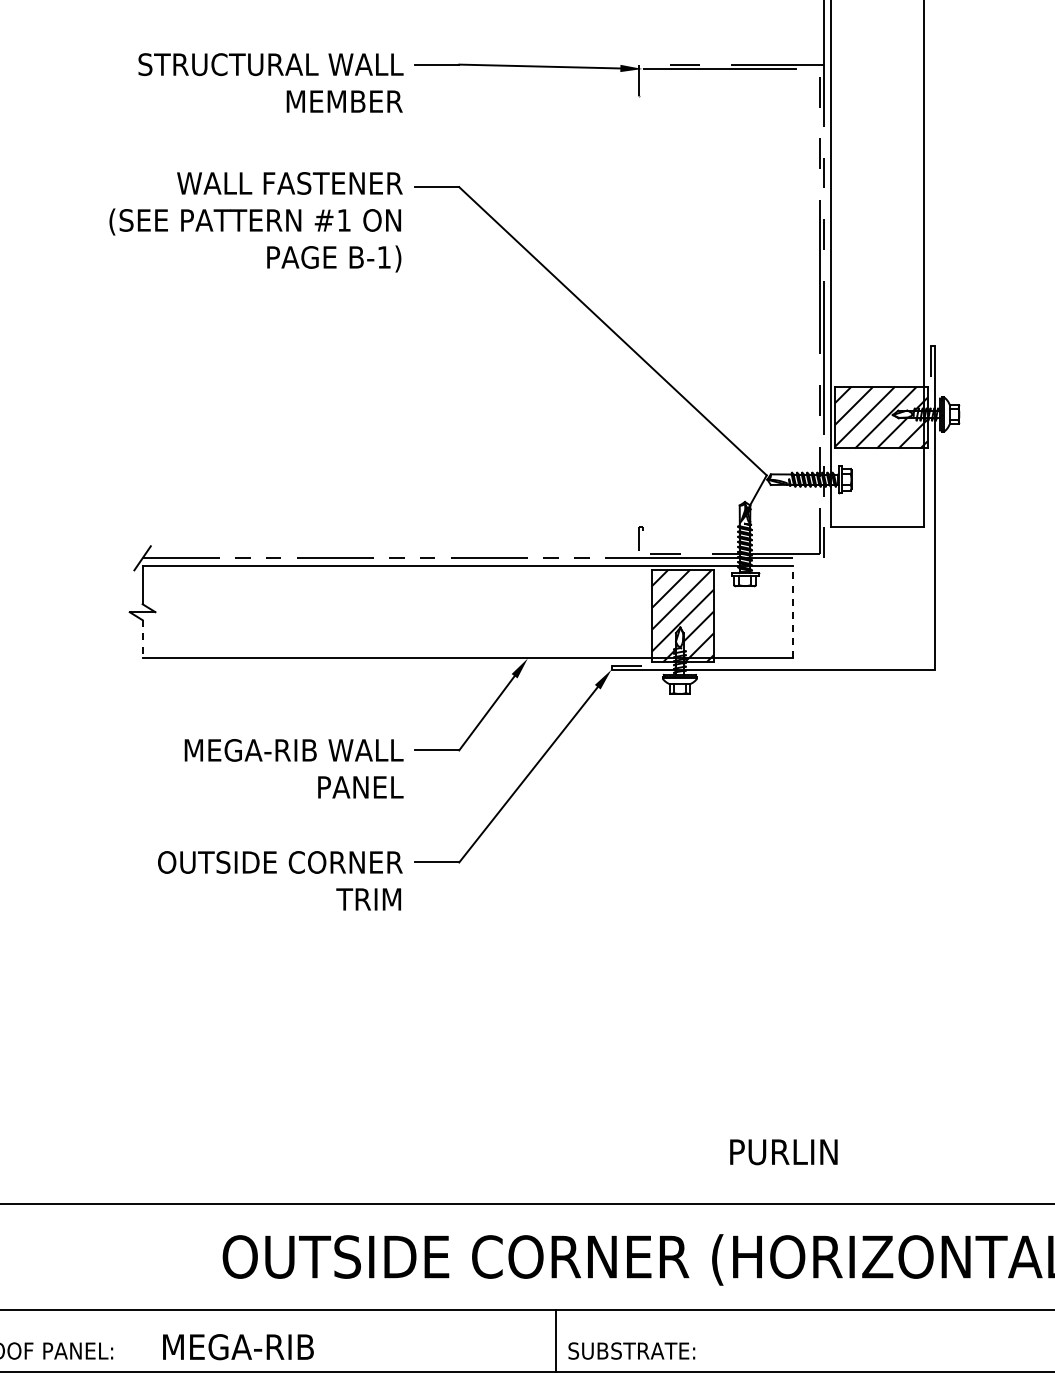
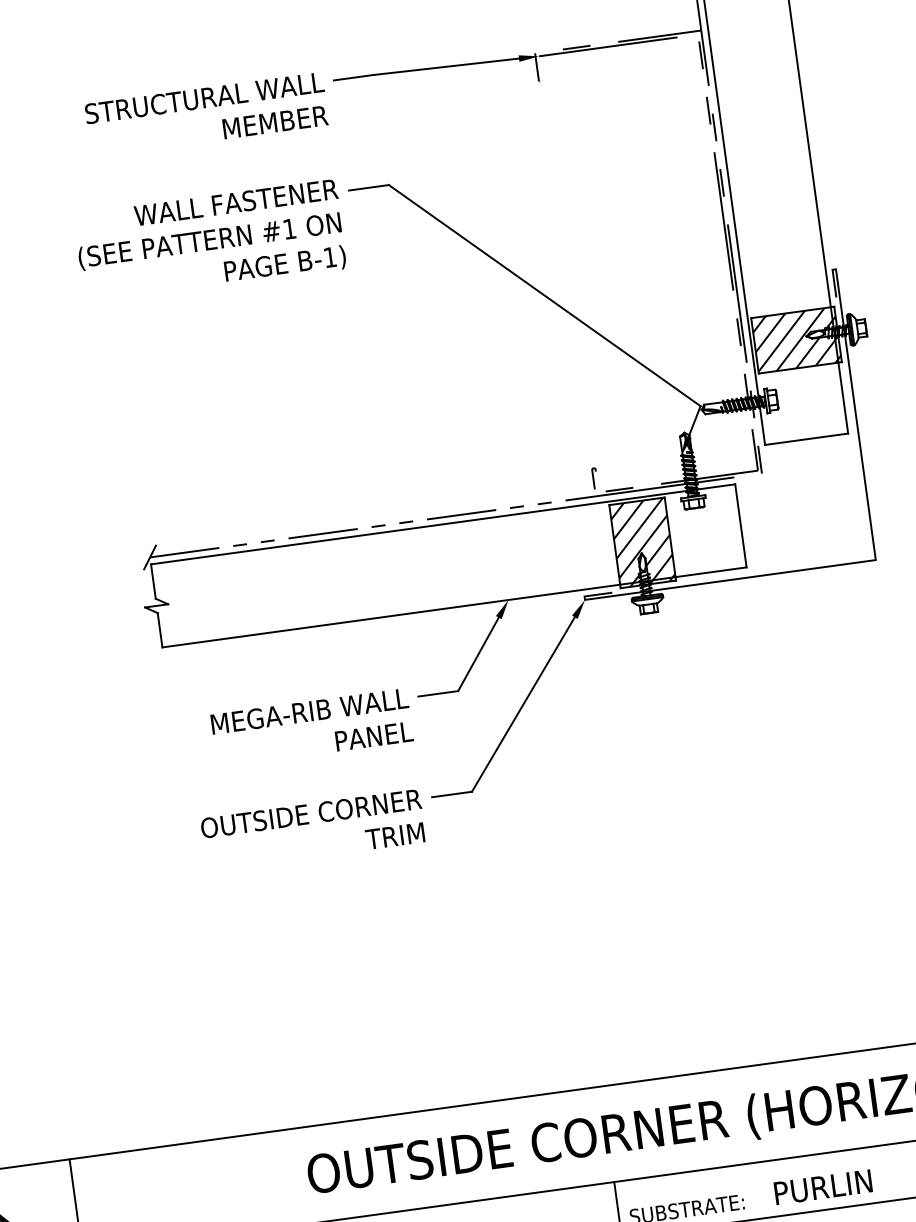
line: (792, 611) -> (740, 525), dashed -> solid
line: (142, 639) -> (159, 630), dashed -> solid
text: (783, 1152) -> (822, 1187), moved

